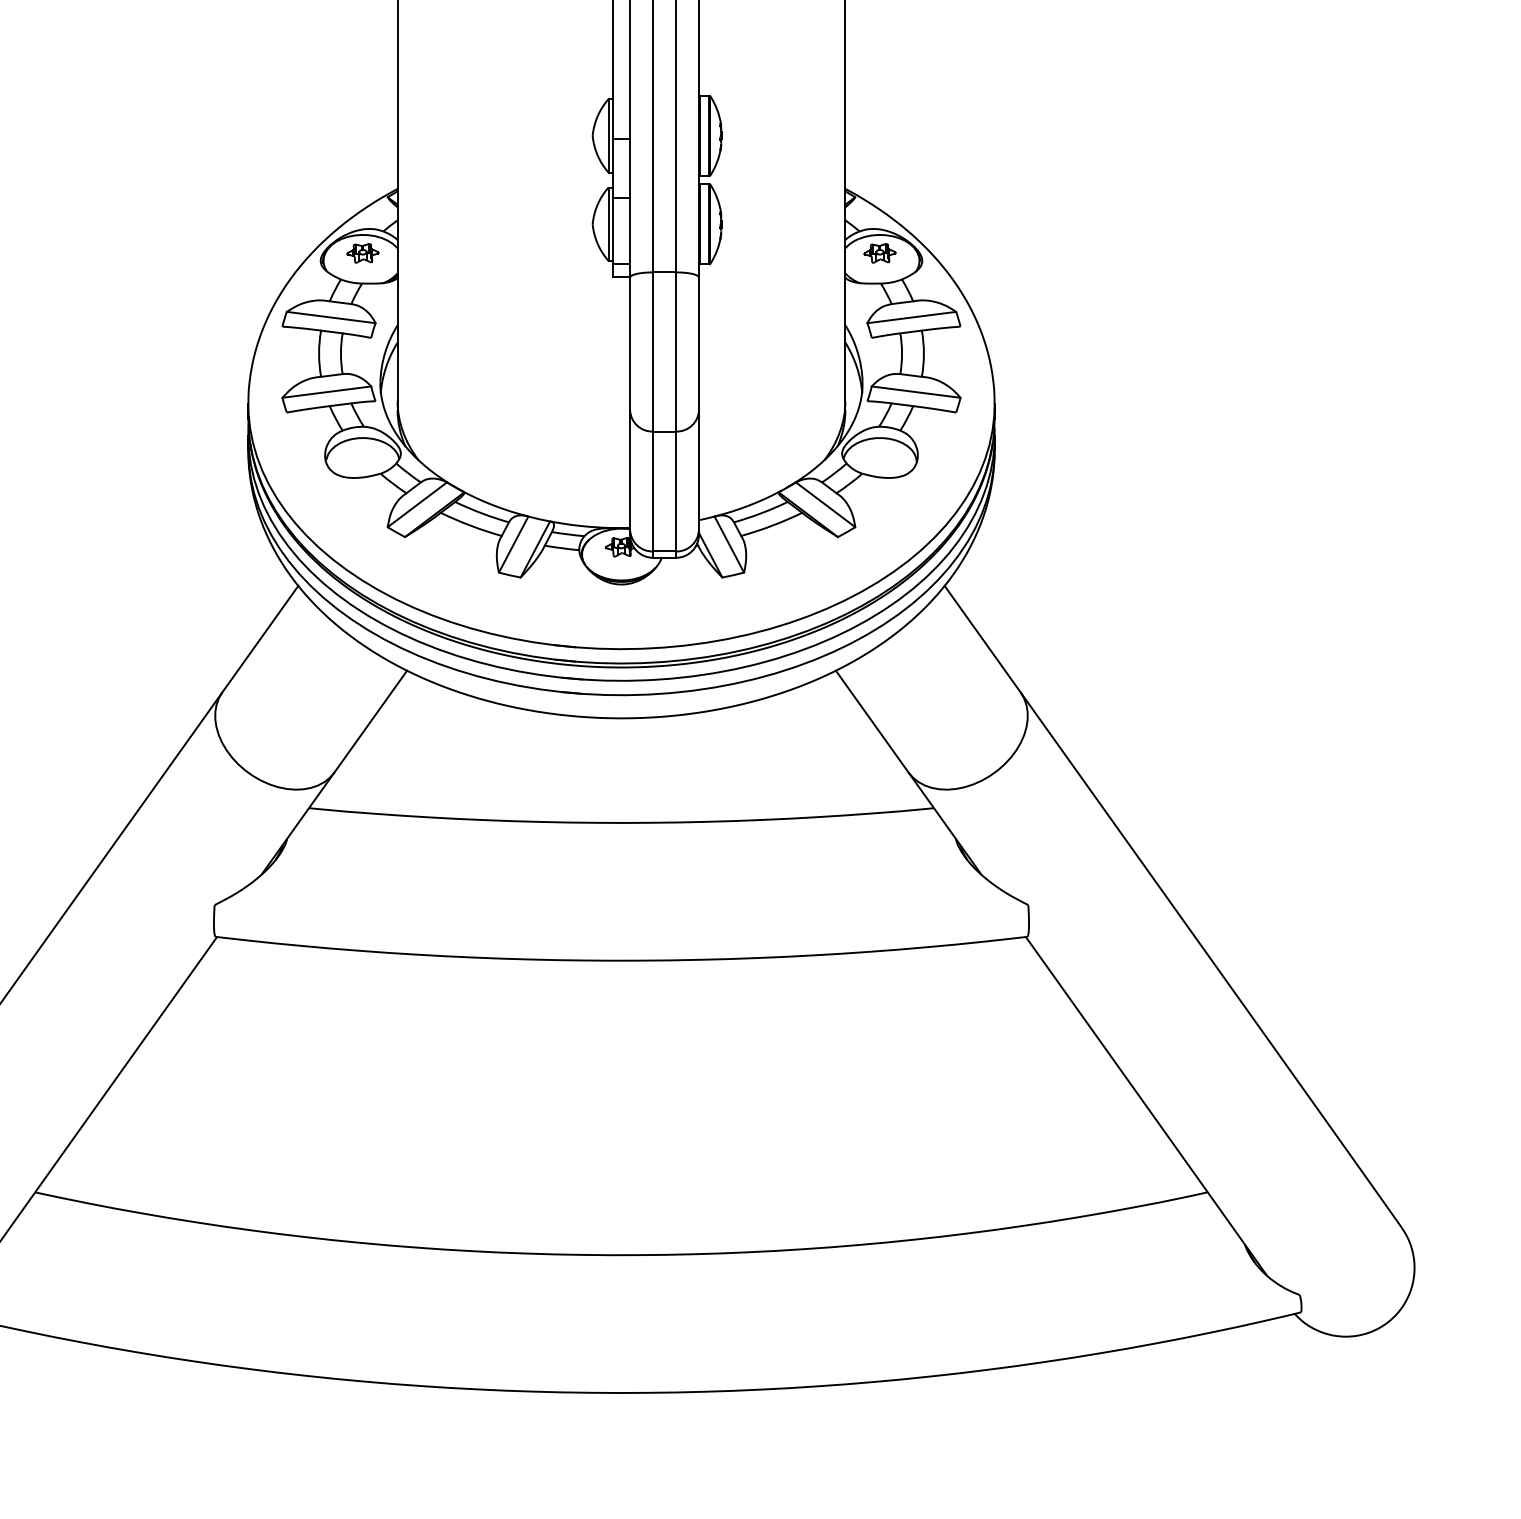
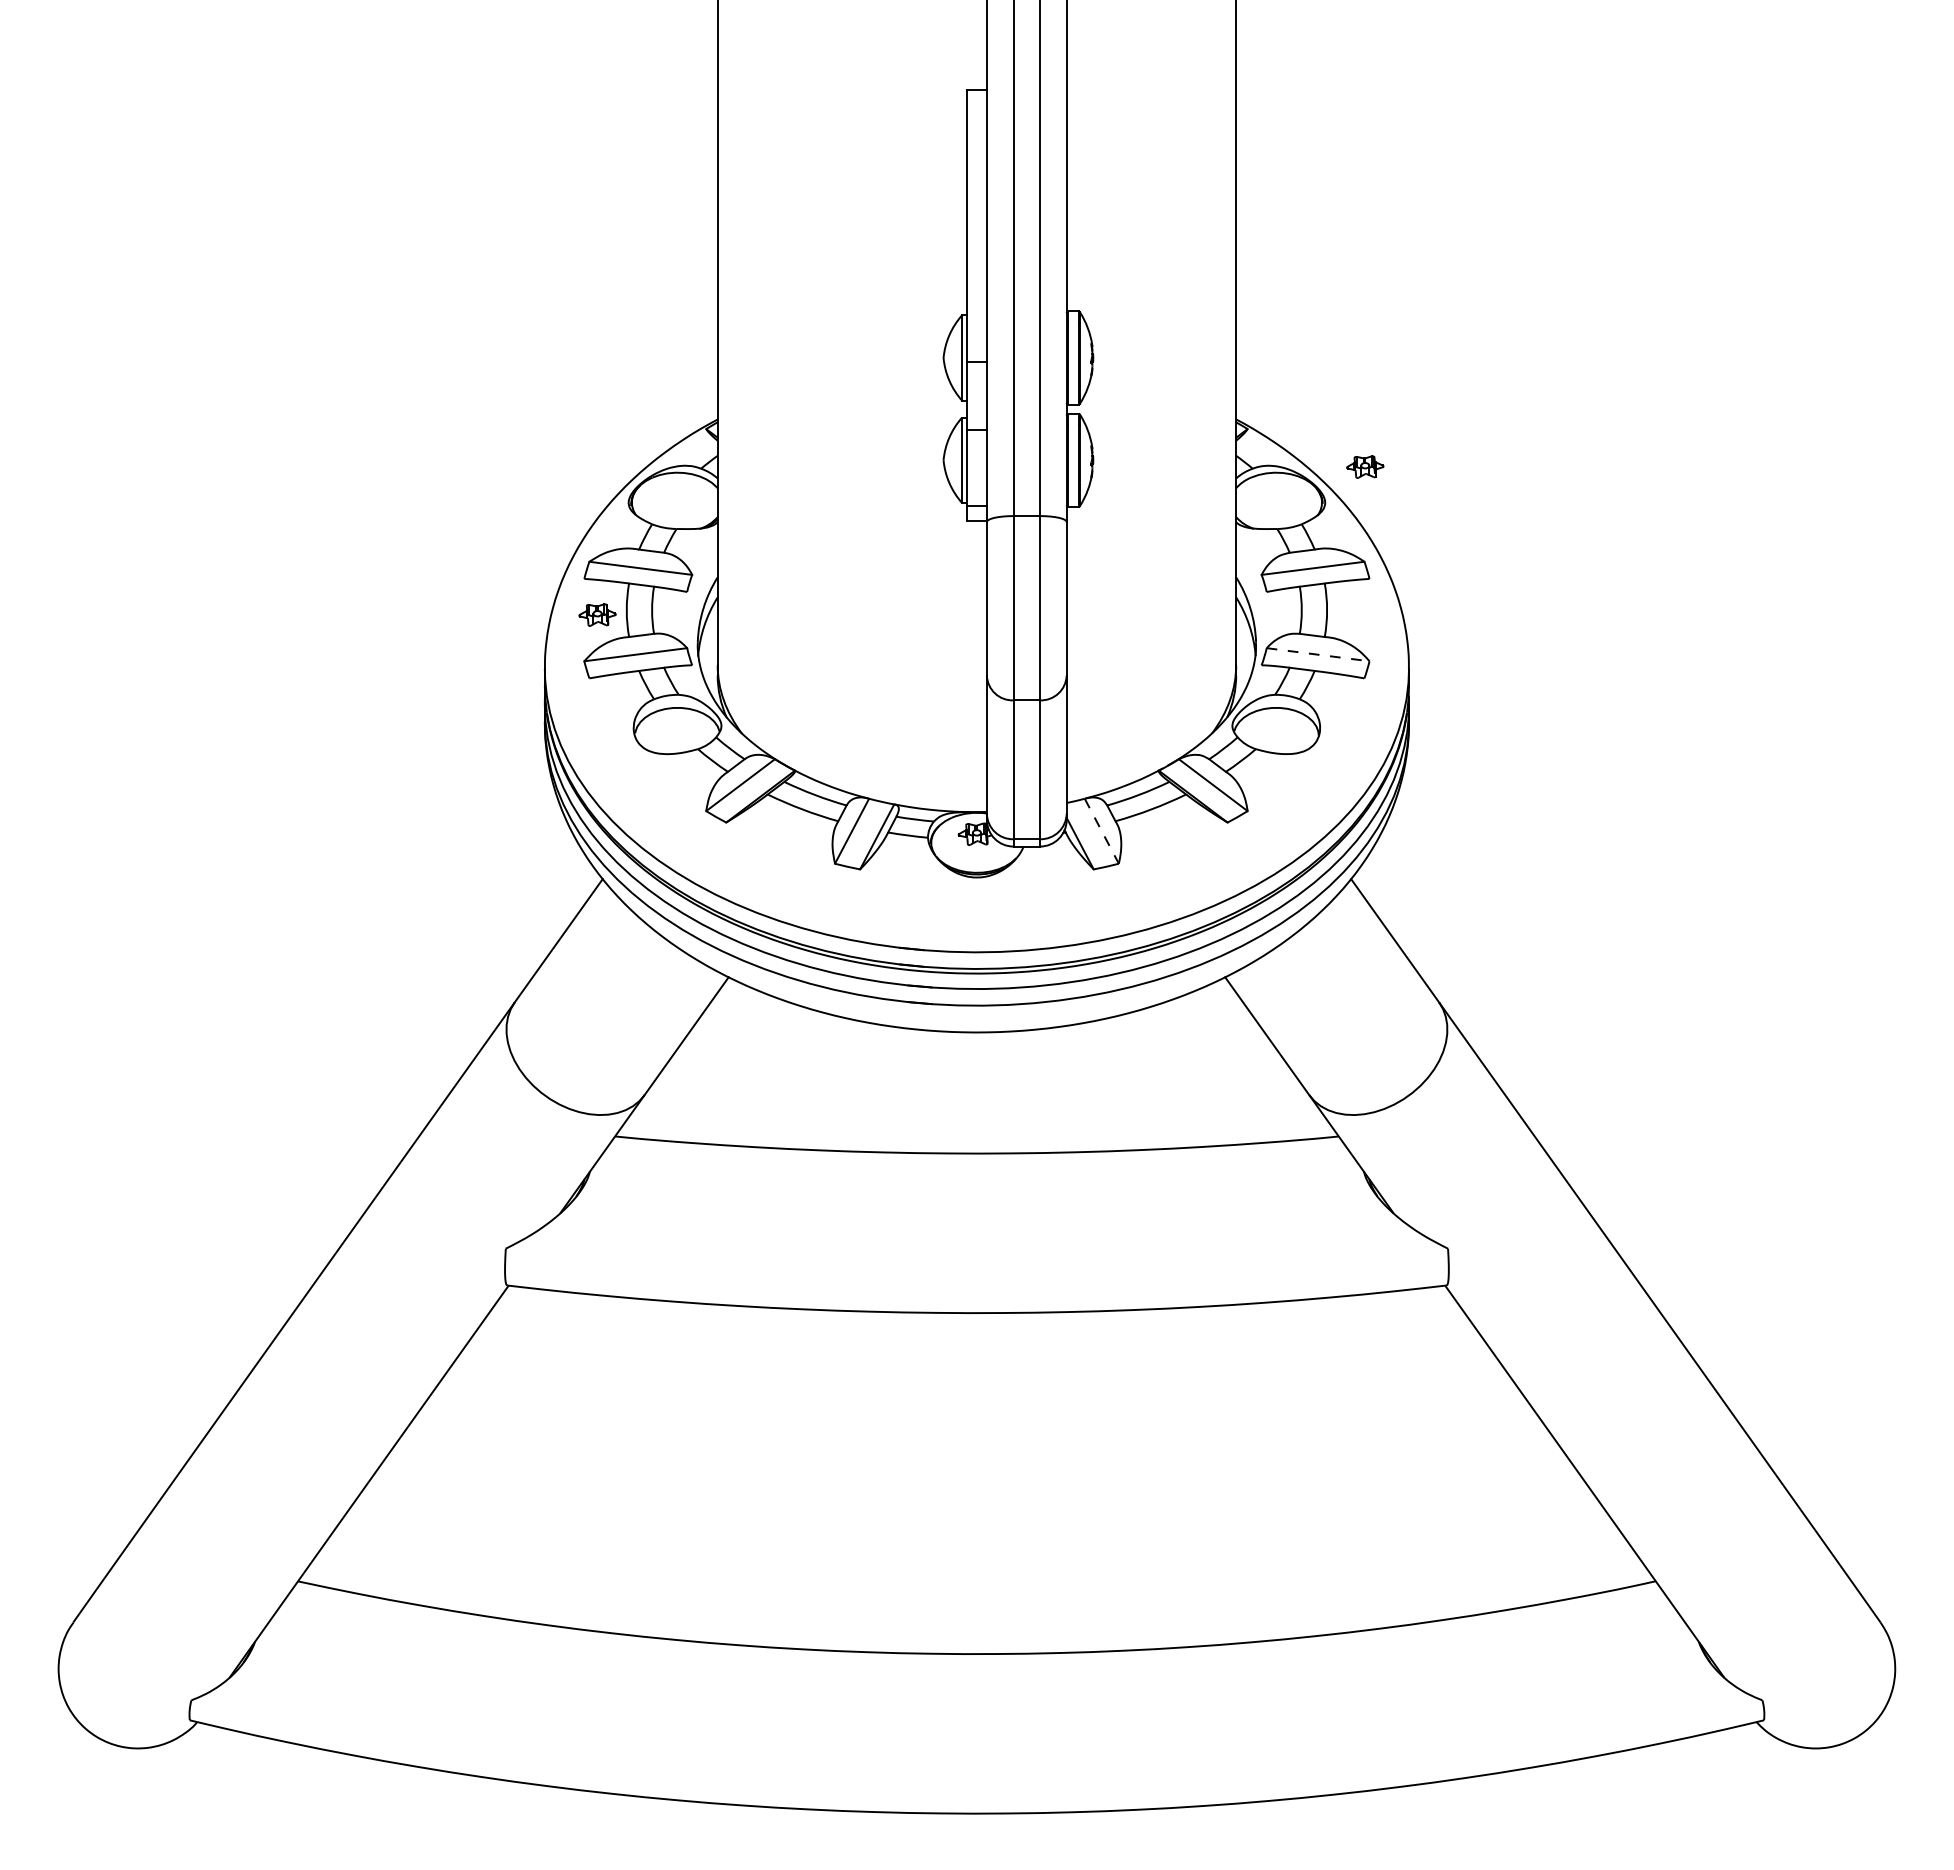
part: (362, 252) -> (597, 614), moved
part: (880, 252) -> (1365, 466), moved
line: (916, 391) -> (1318, 654), solid -> dashed
line: (729, 544) -> (1101, 831), solid -> dashed

